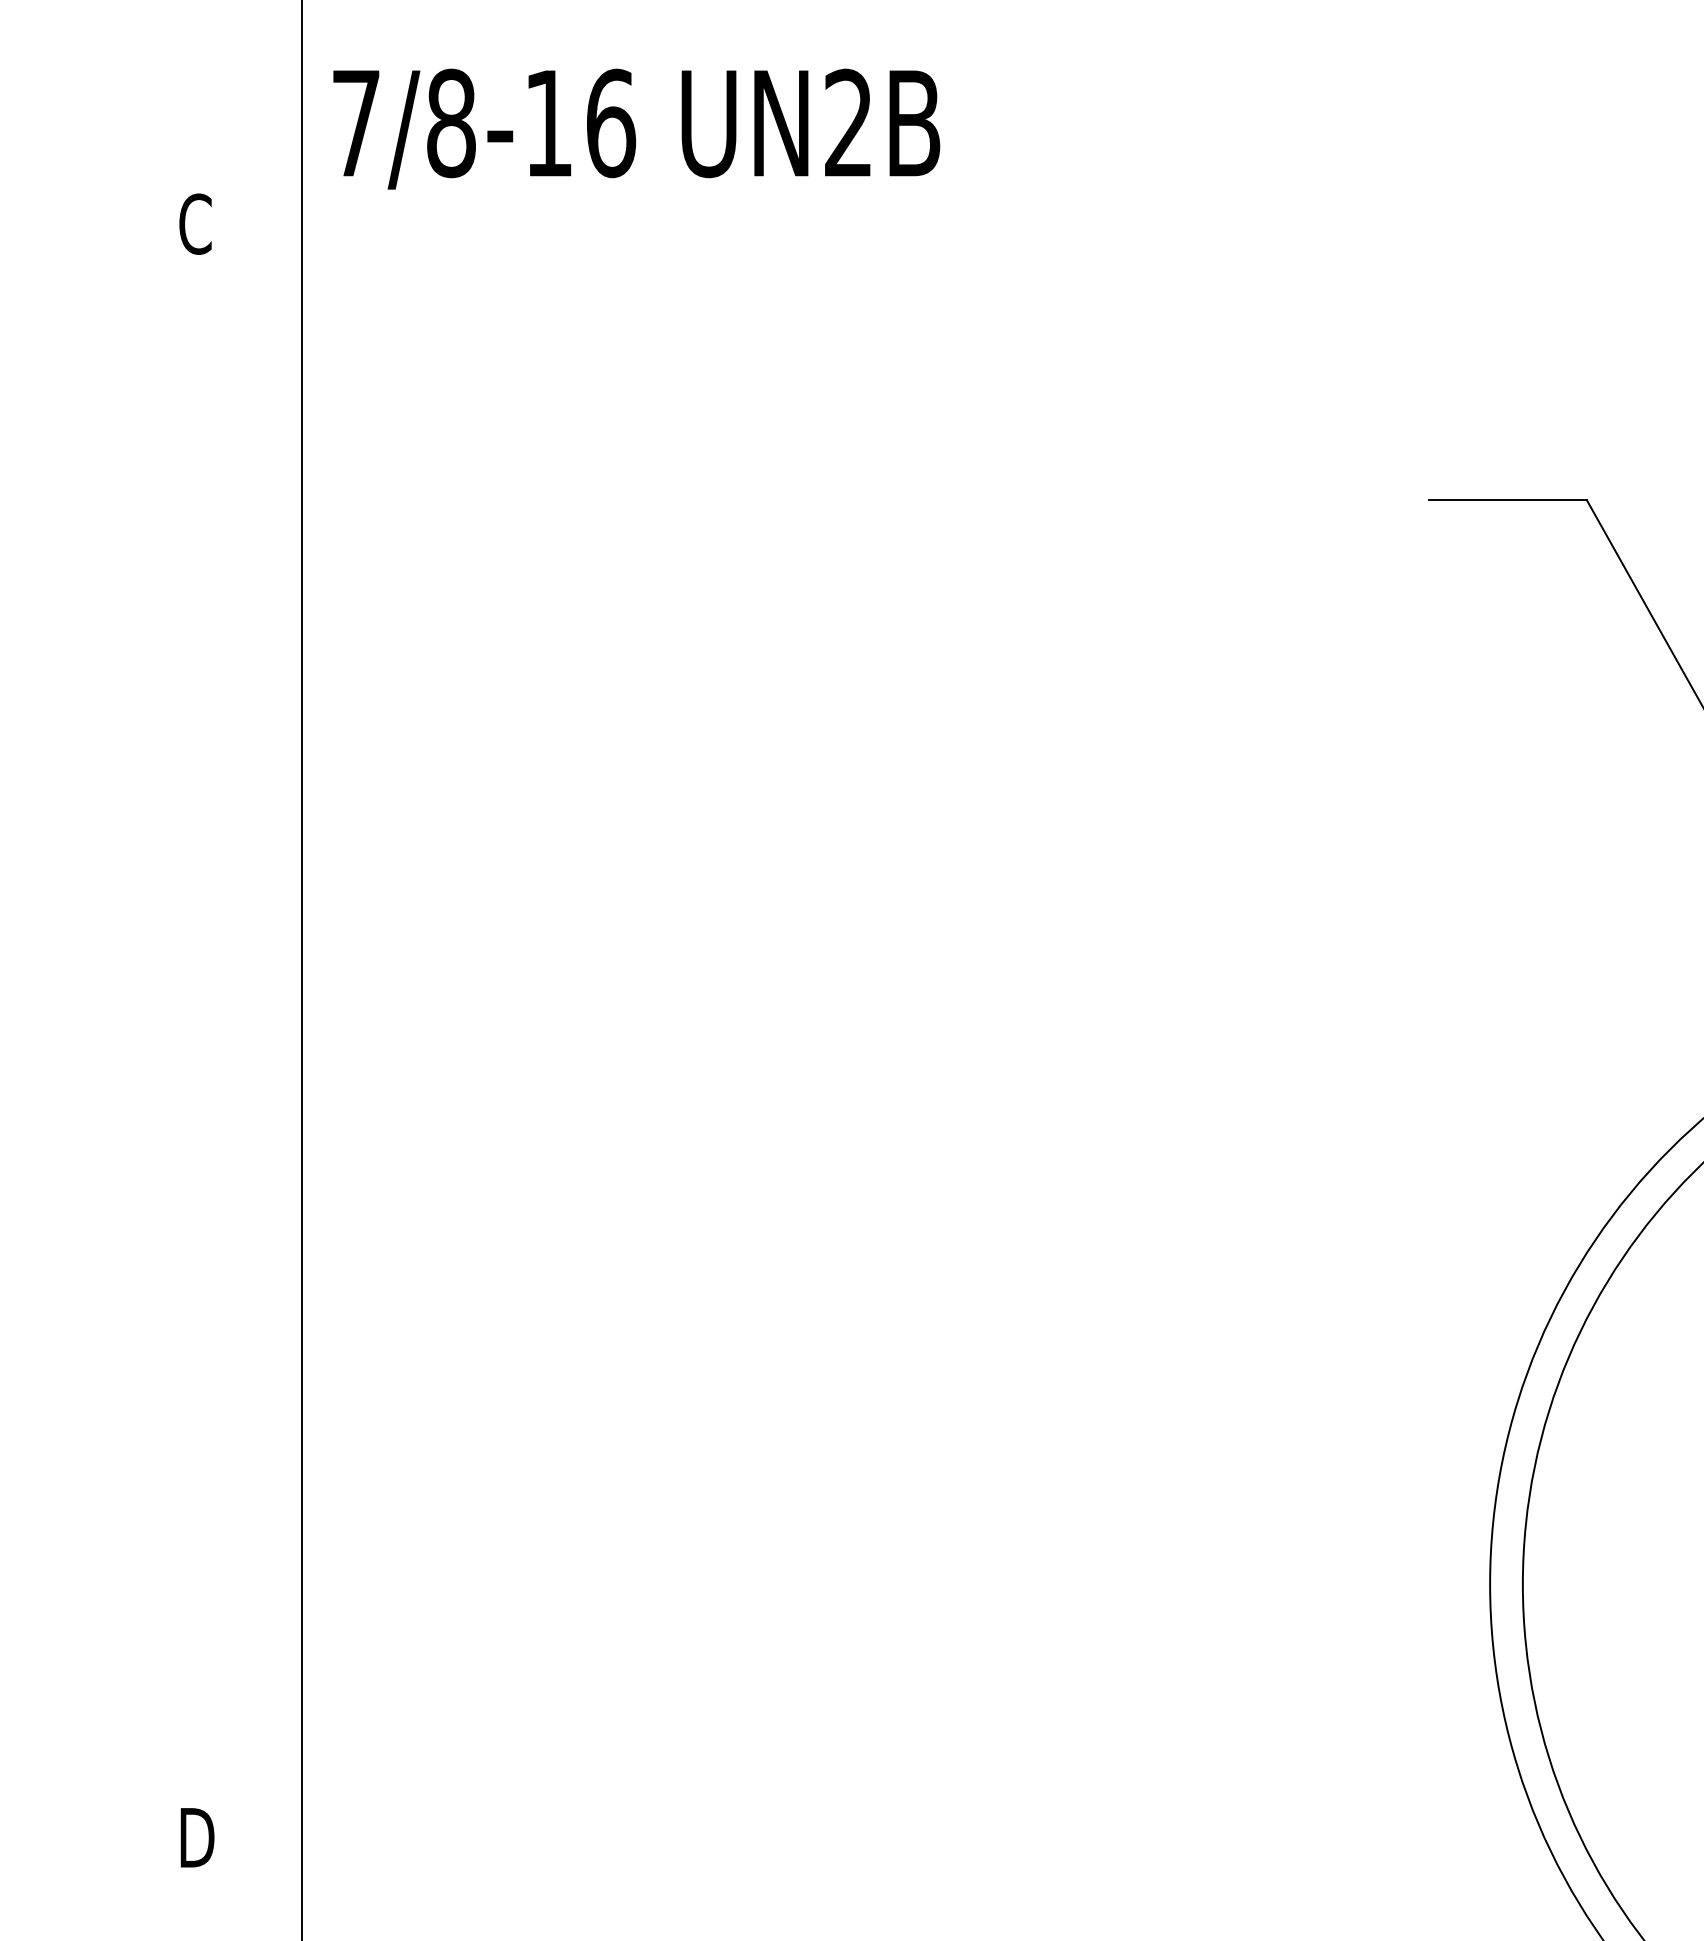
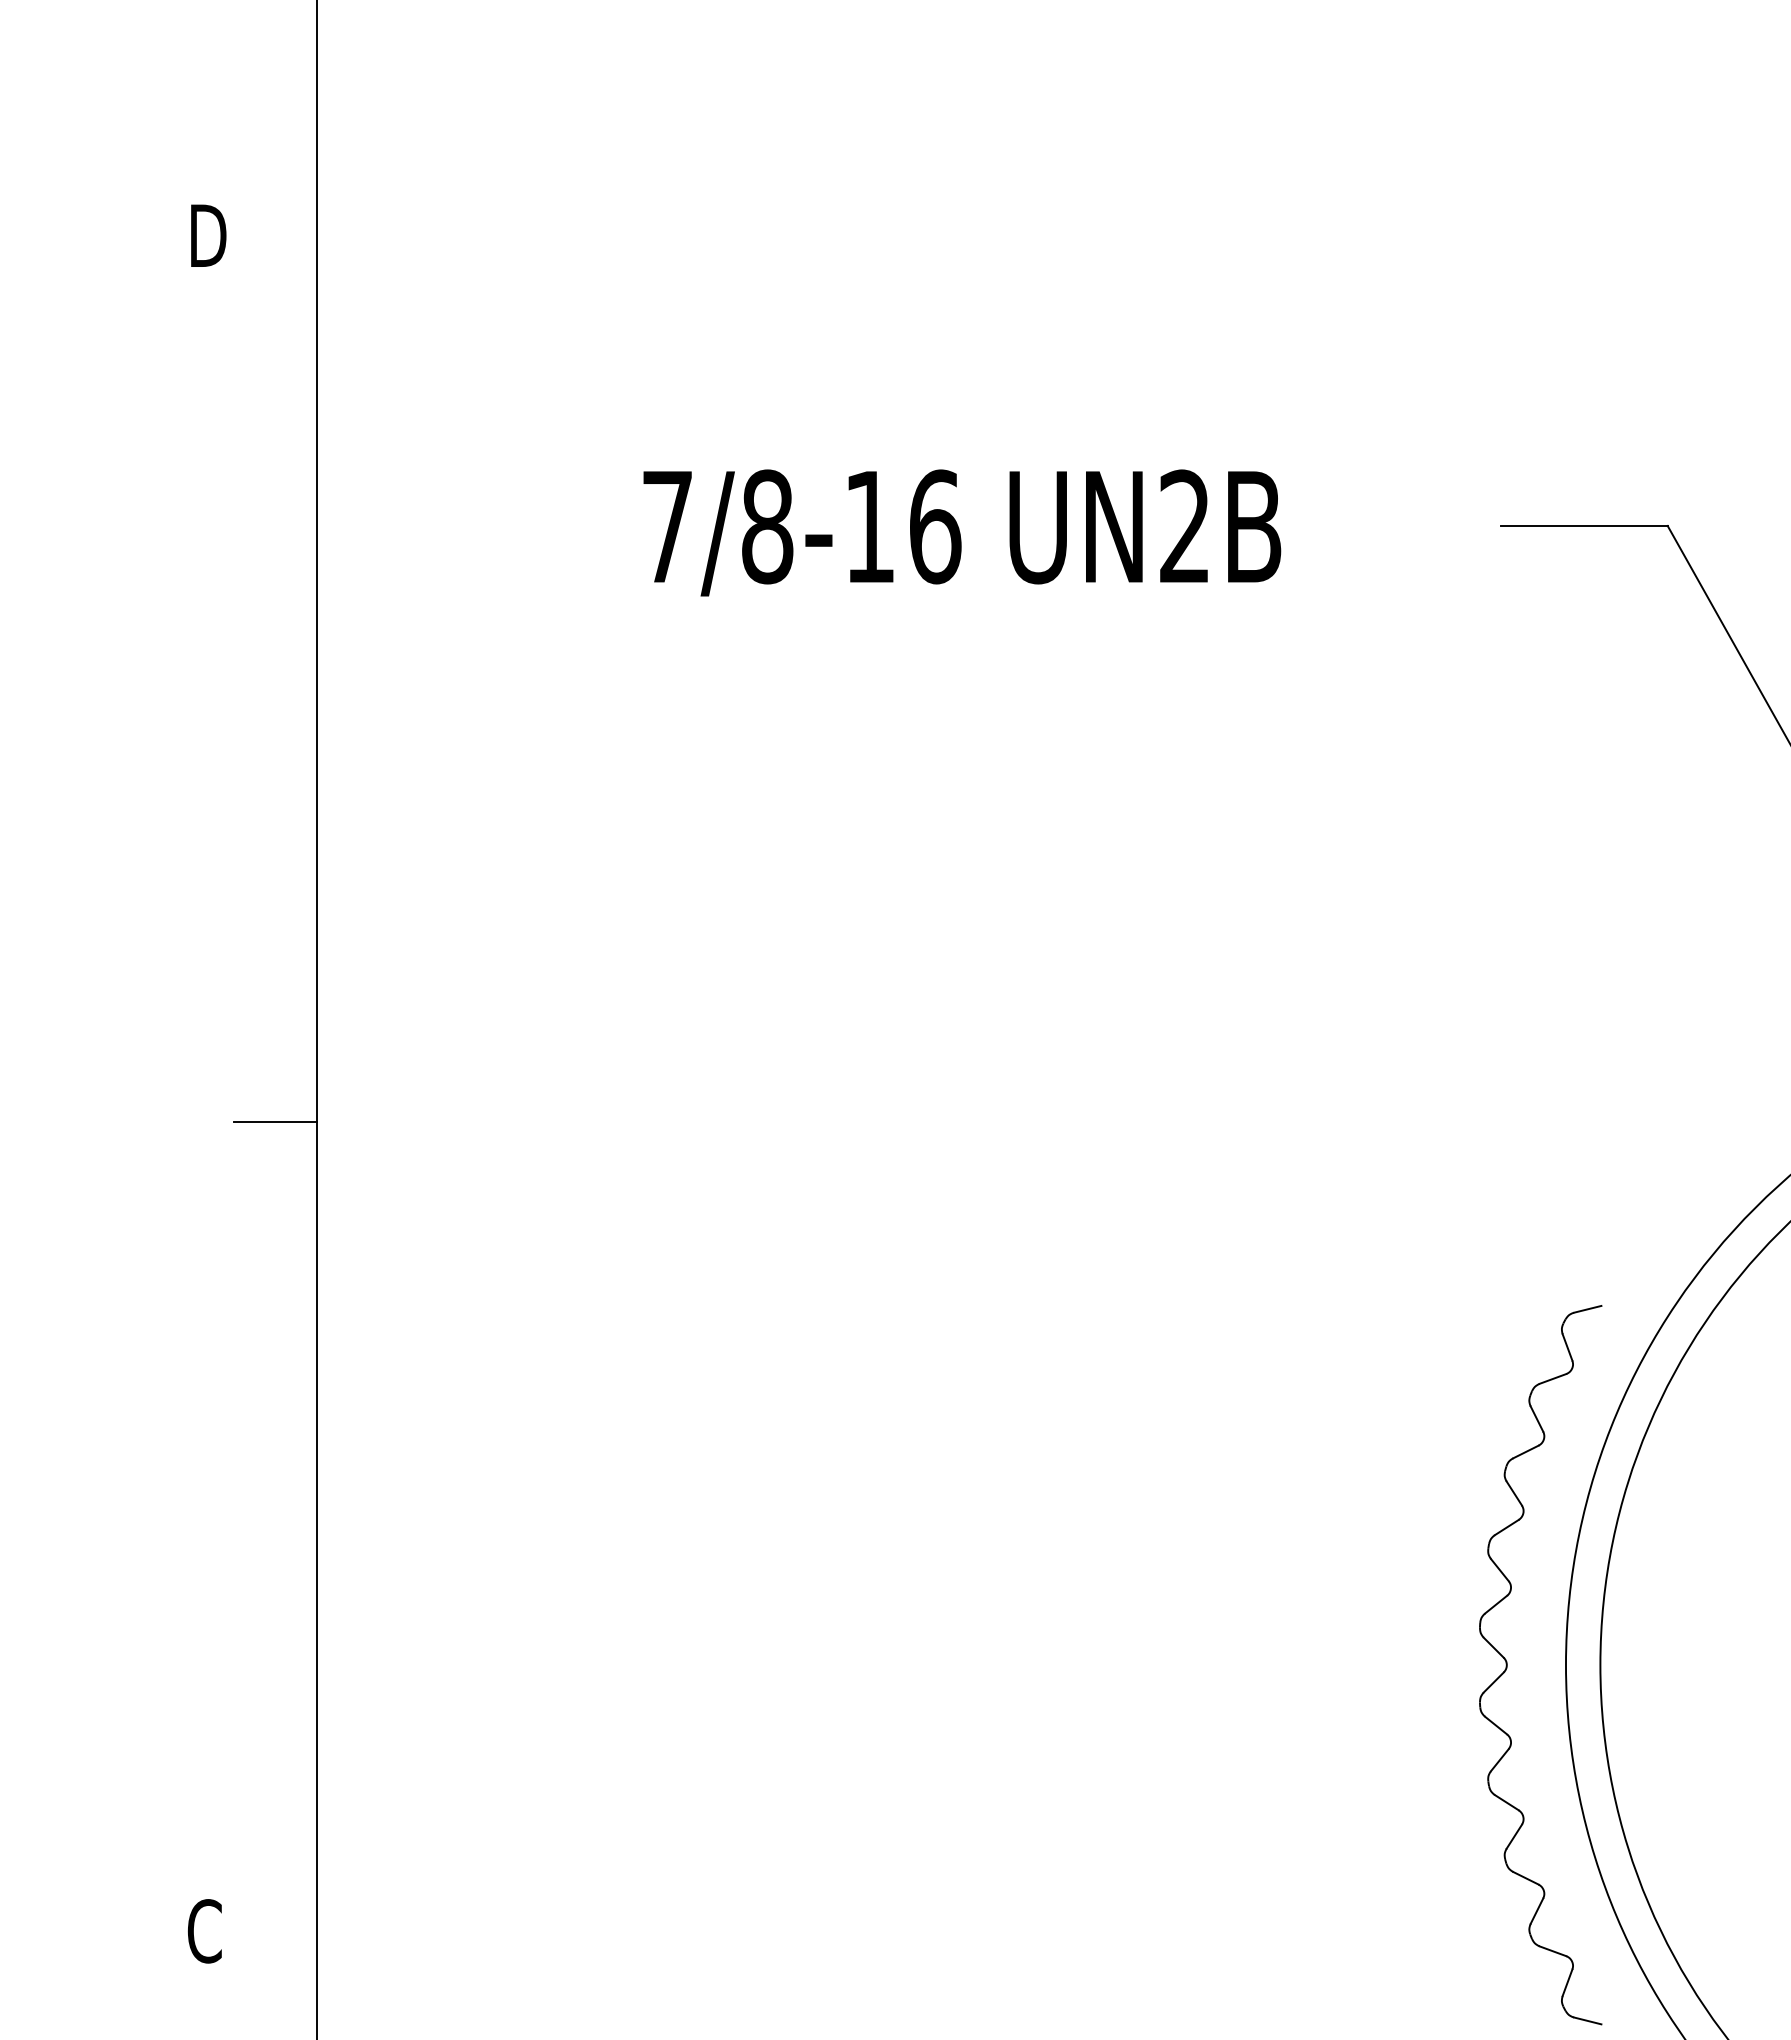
text: (636, 128) -> (962, 532), moved
text: (197, 223) -> (207, 235), C -> D
line: (261, 1067) -> (275, 1121), added
part: (1434, 1584) -> (1507, 1665), added
text: (196, 1837) -> (206, 1931), D -> C

